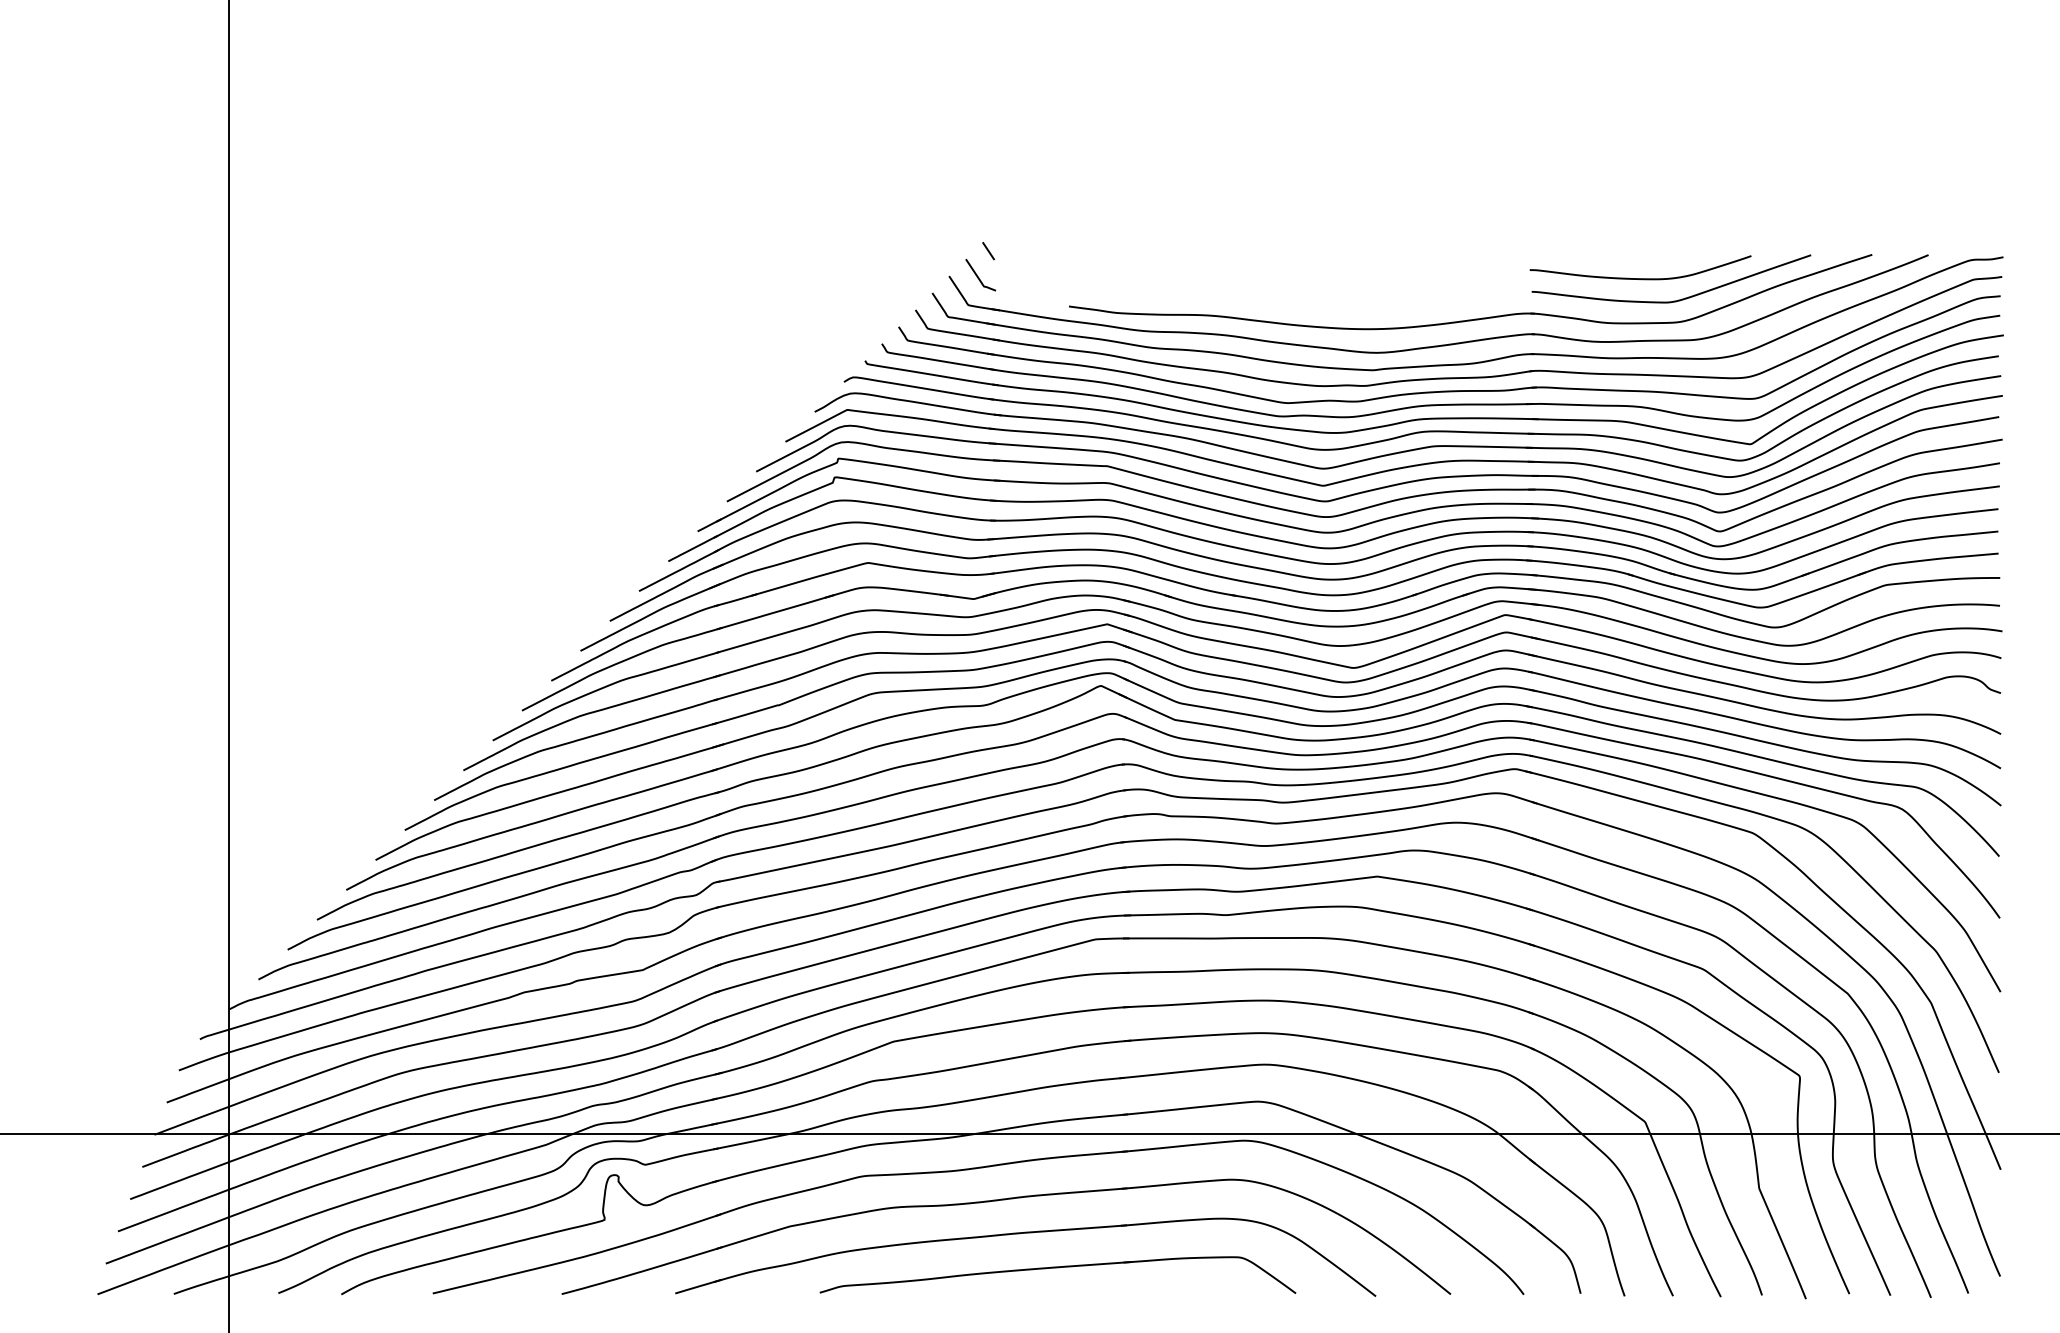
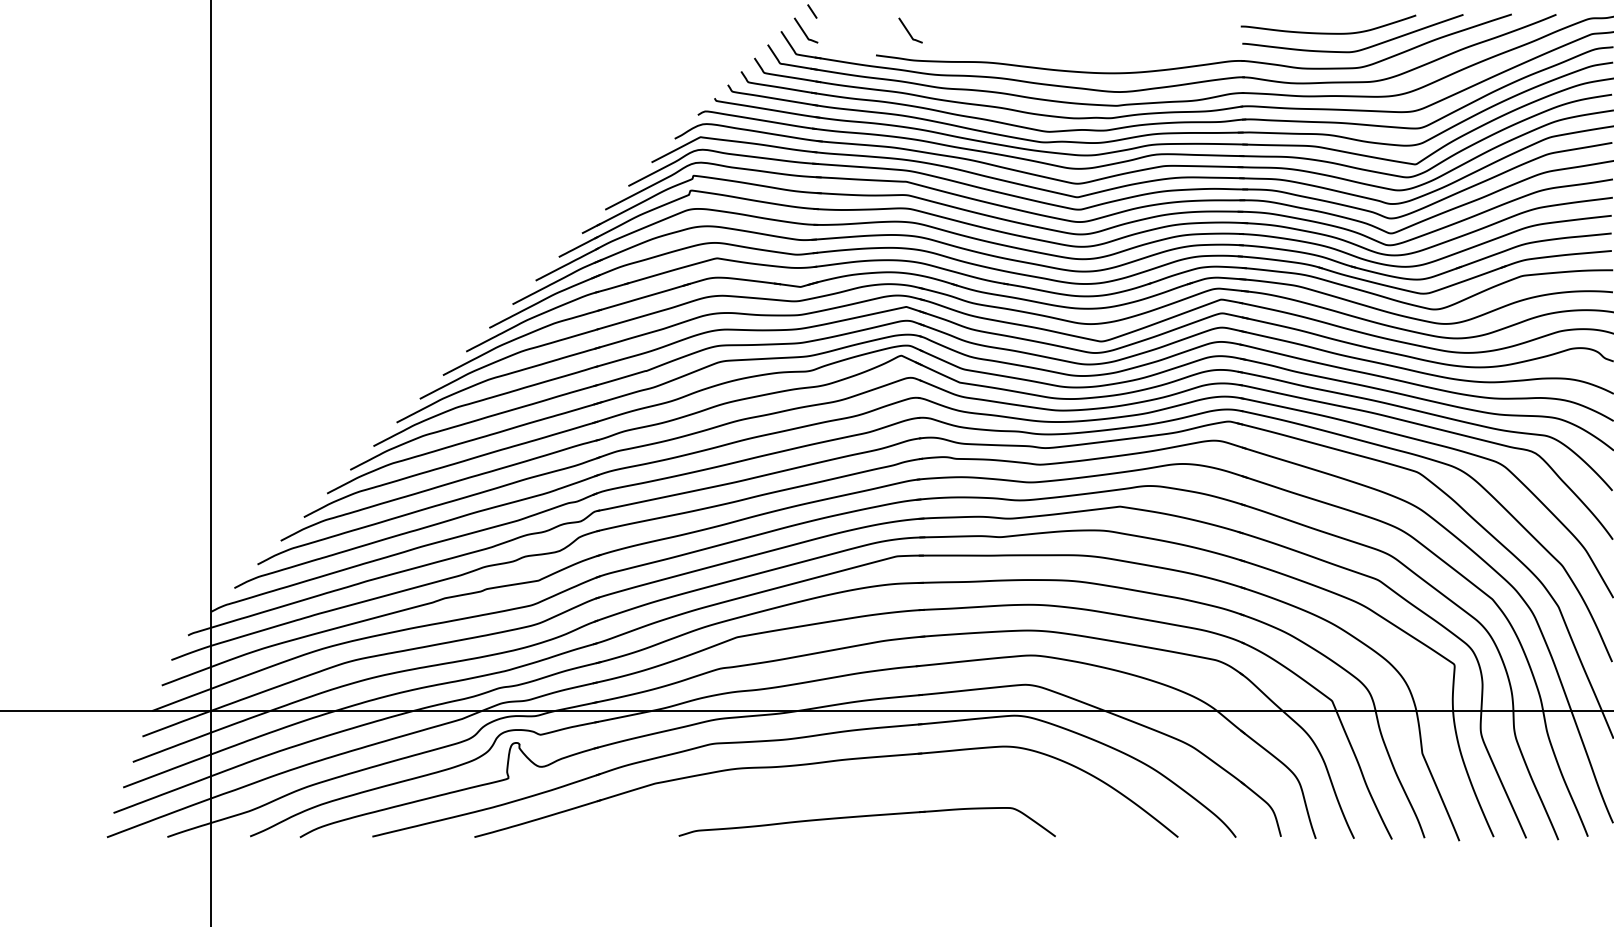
curve: (1110, 276) -> (908, 31), added
part: (1019, 1234) -> (836, 789), removed

